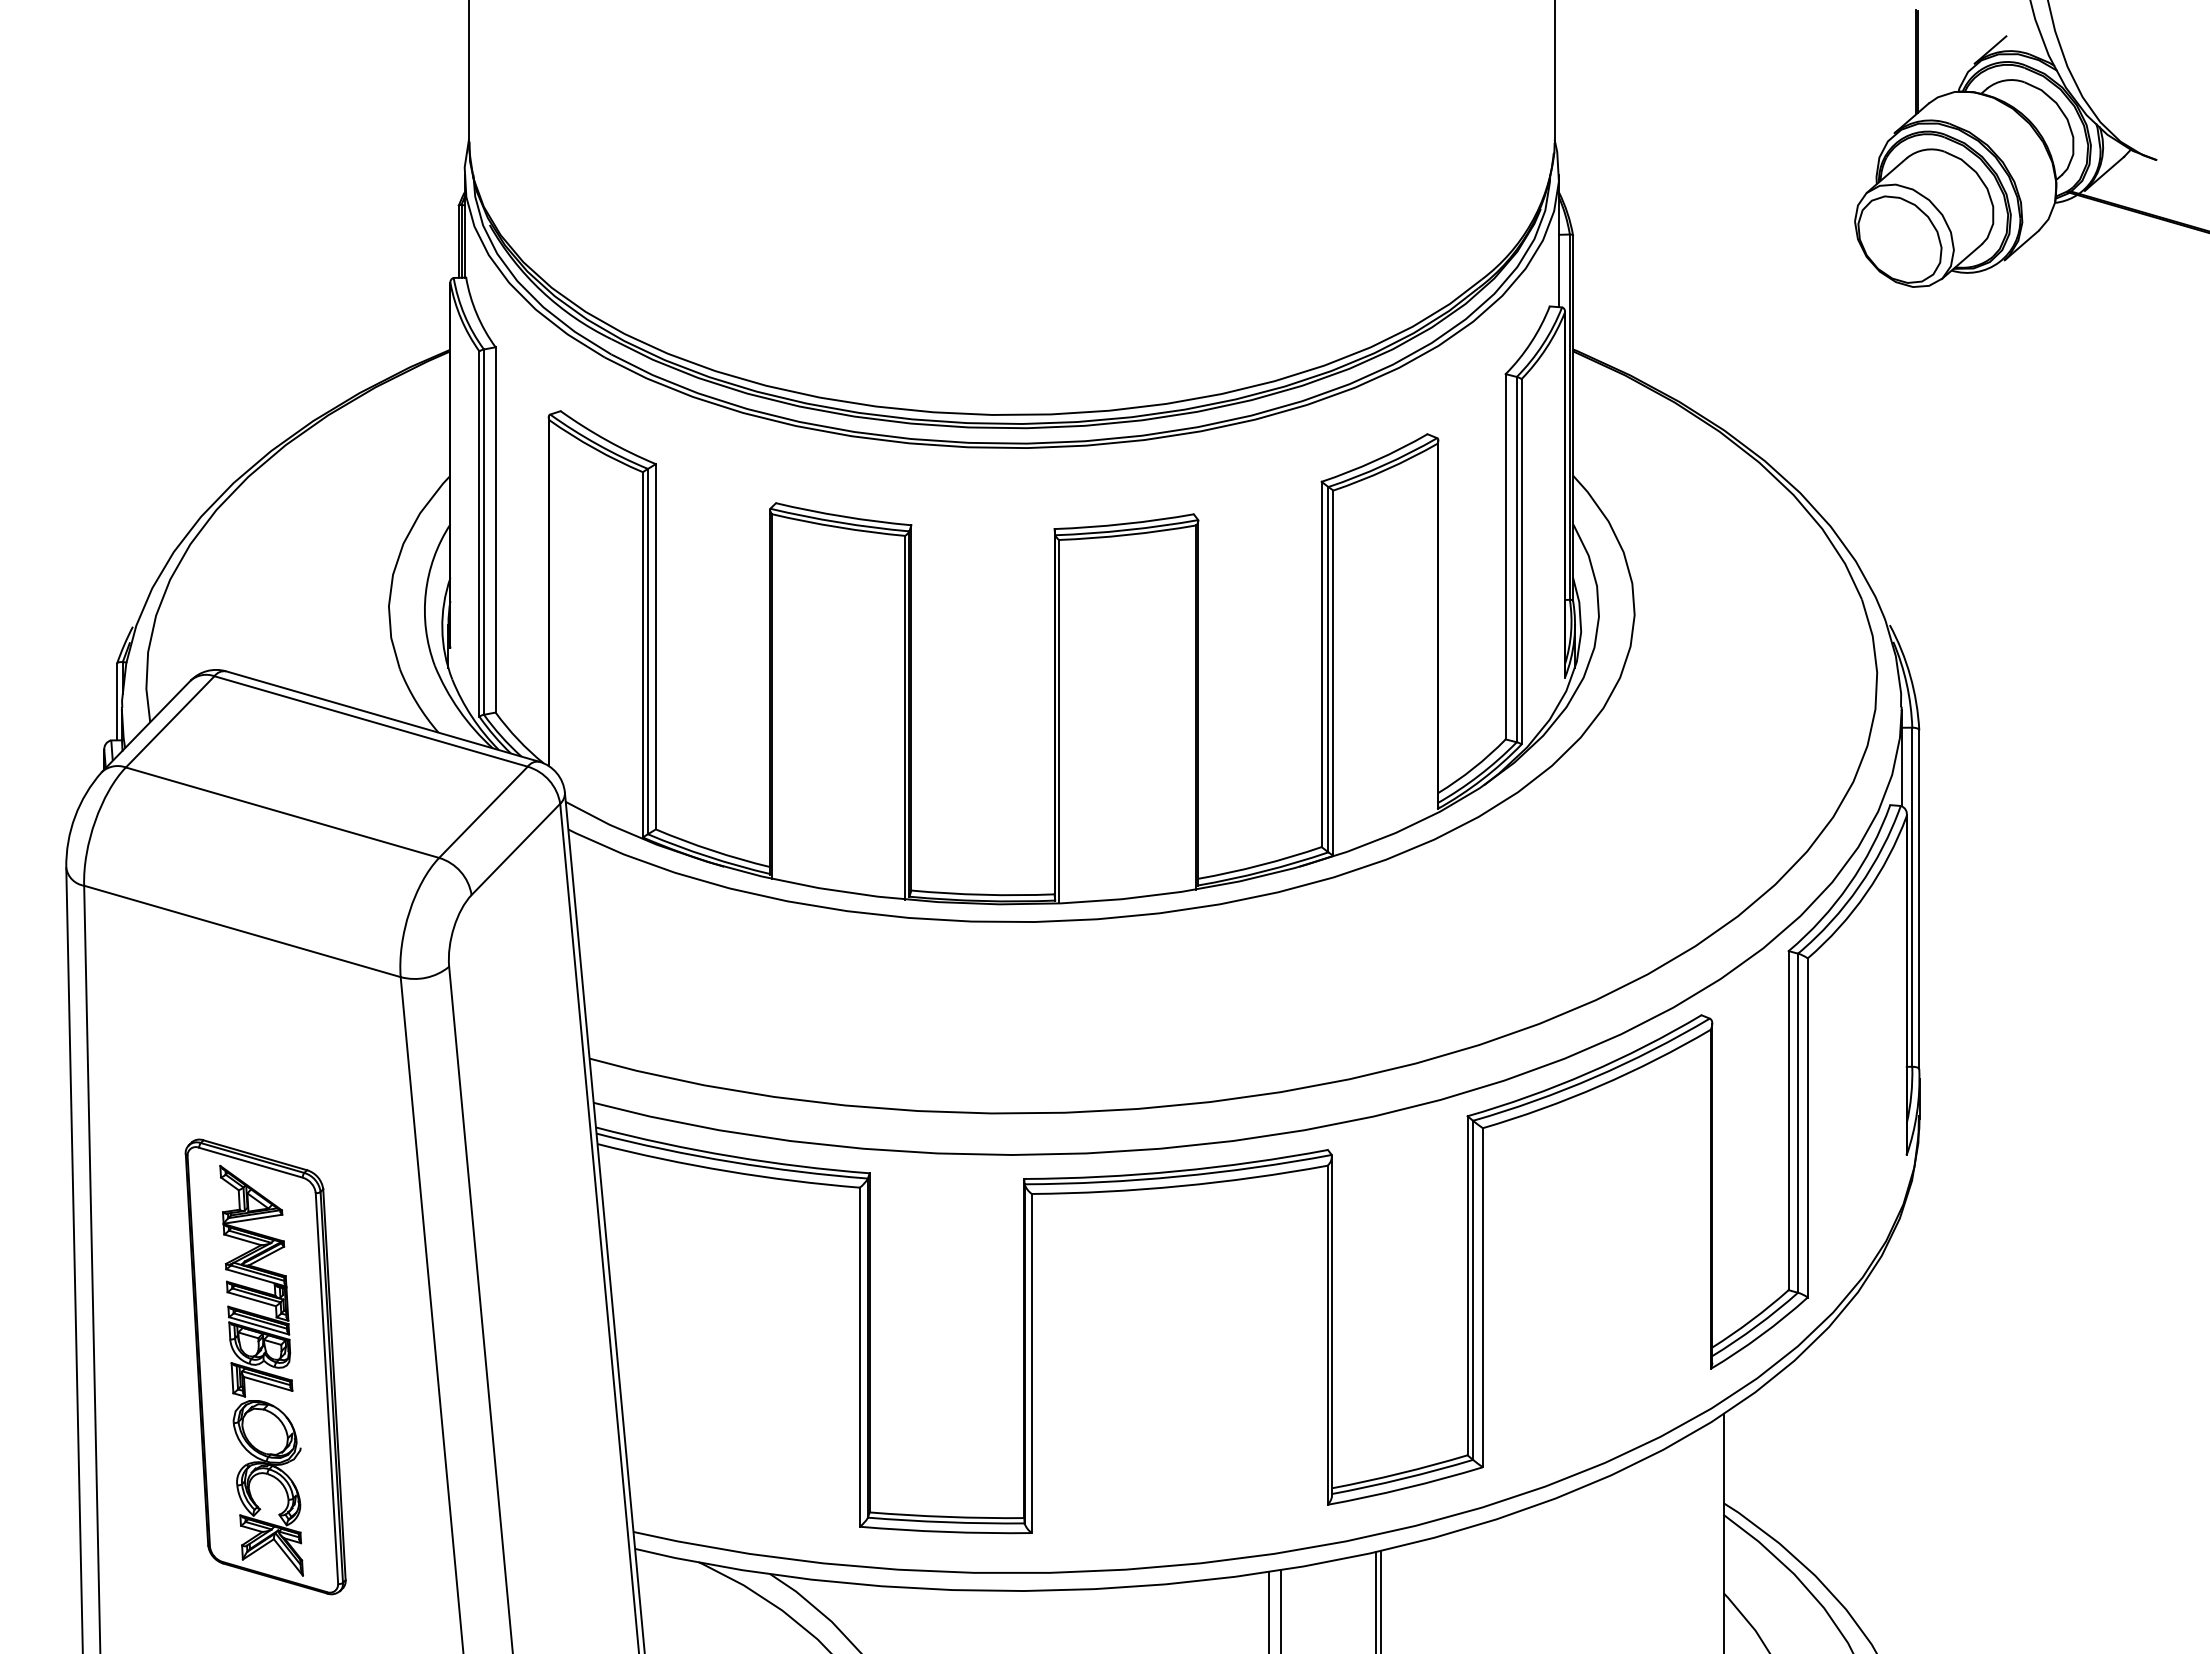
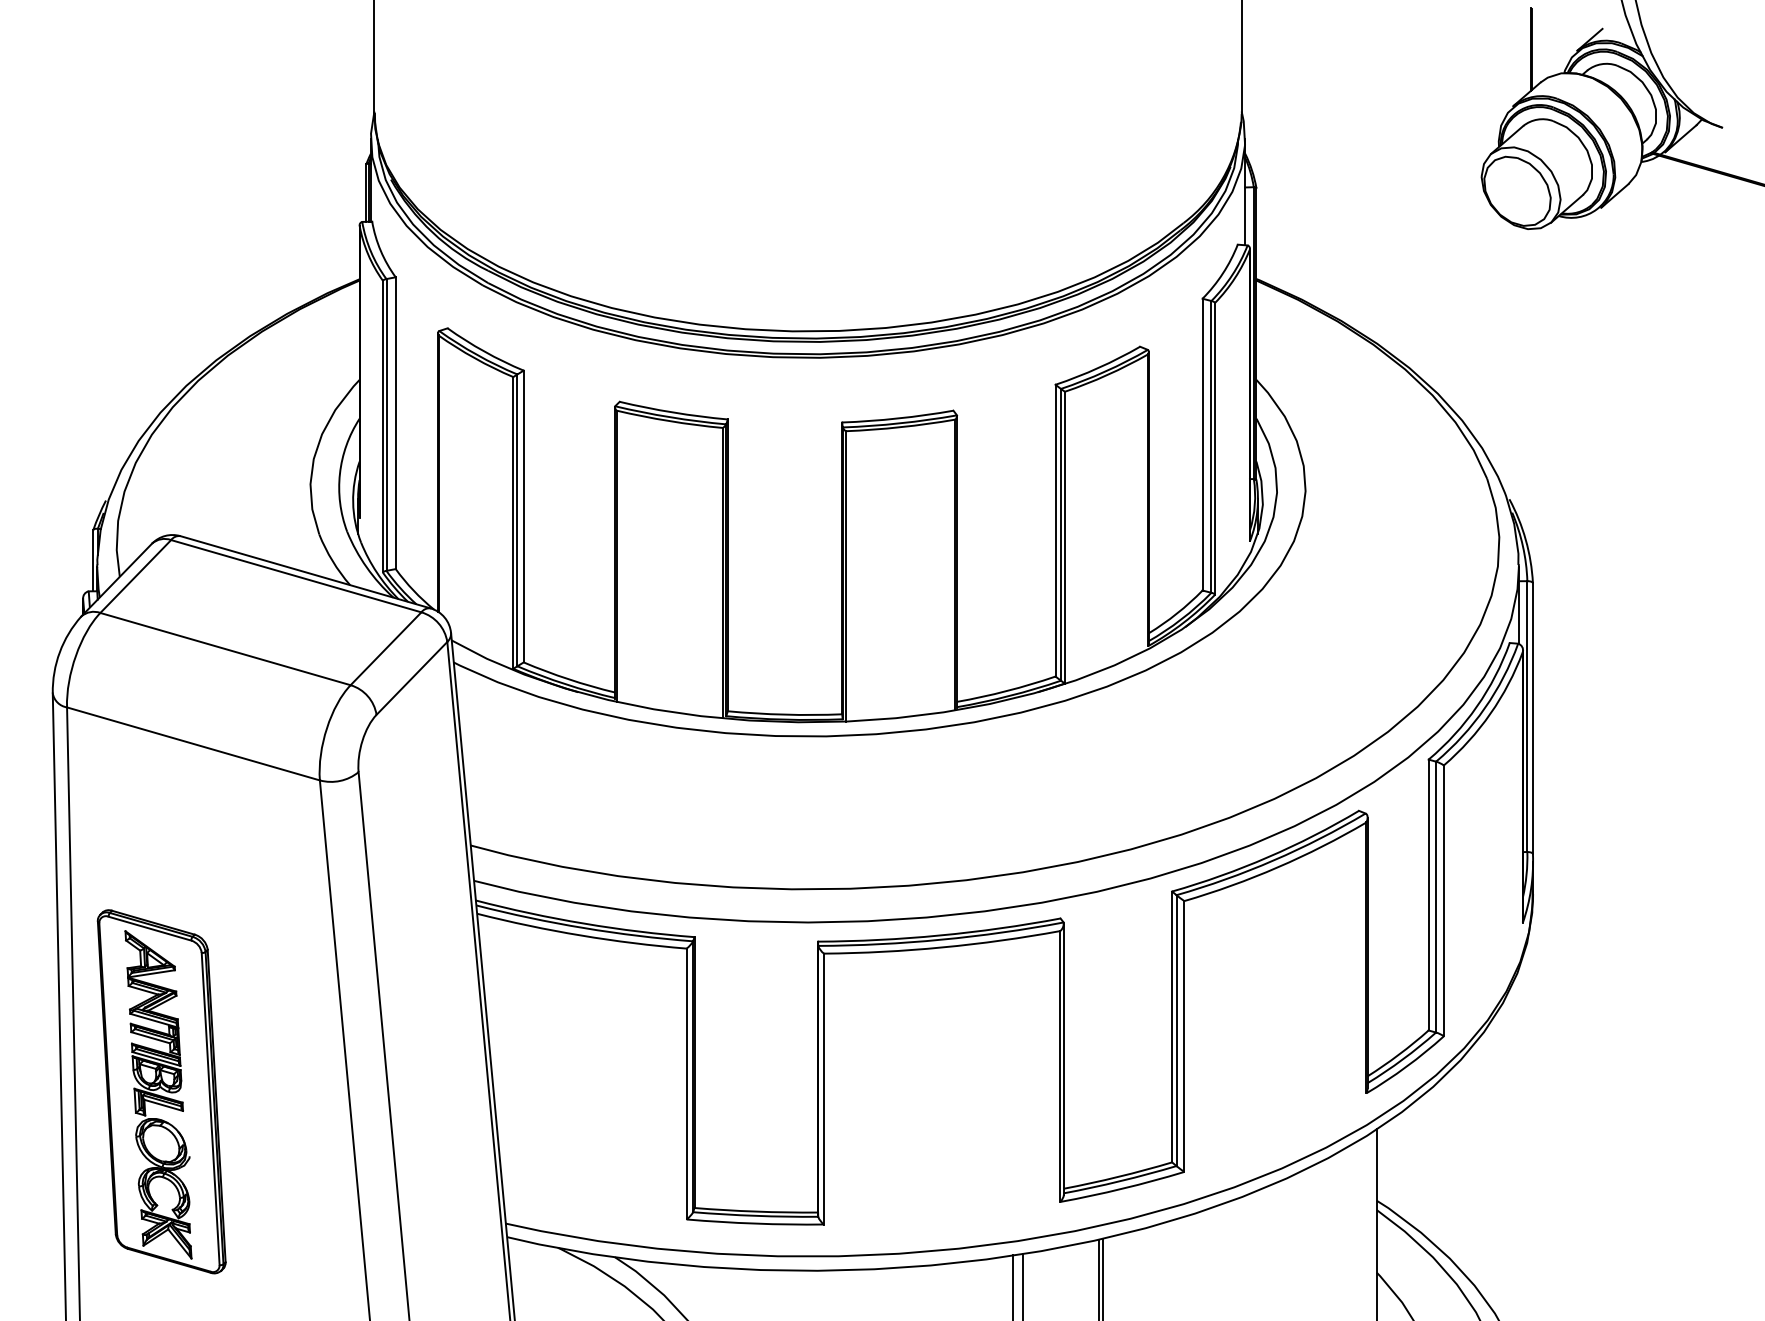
part: (265, 1366) -> (161, 1091), moved

